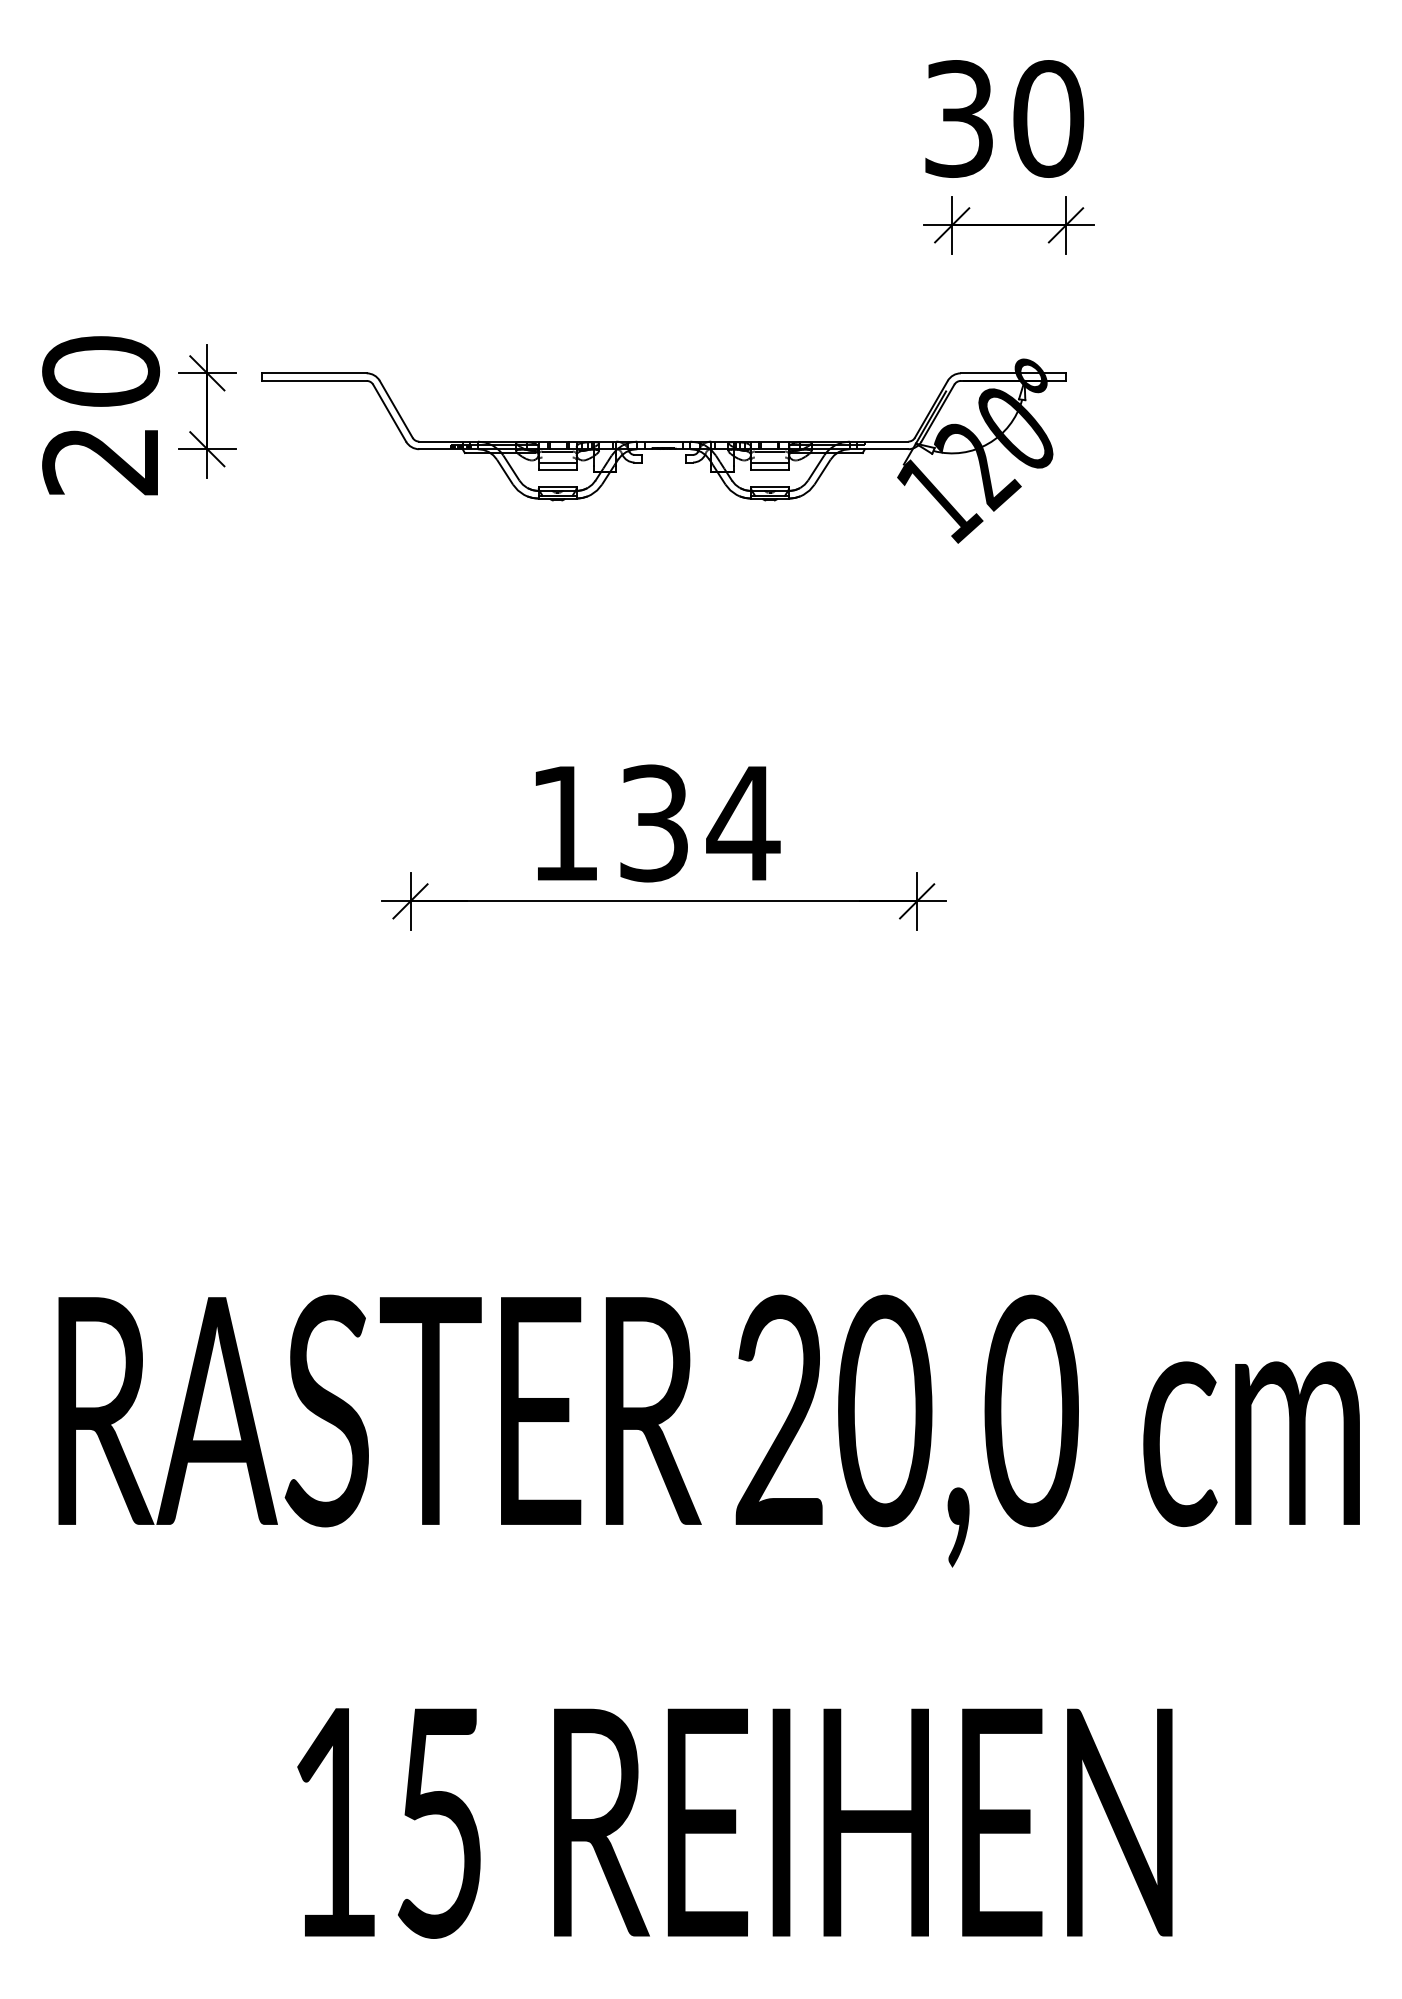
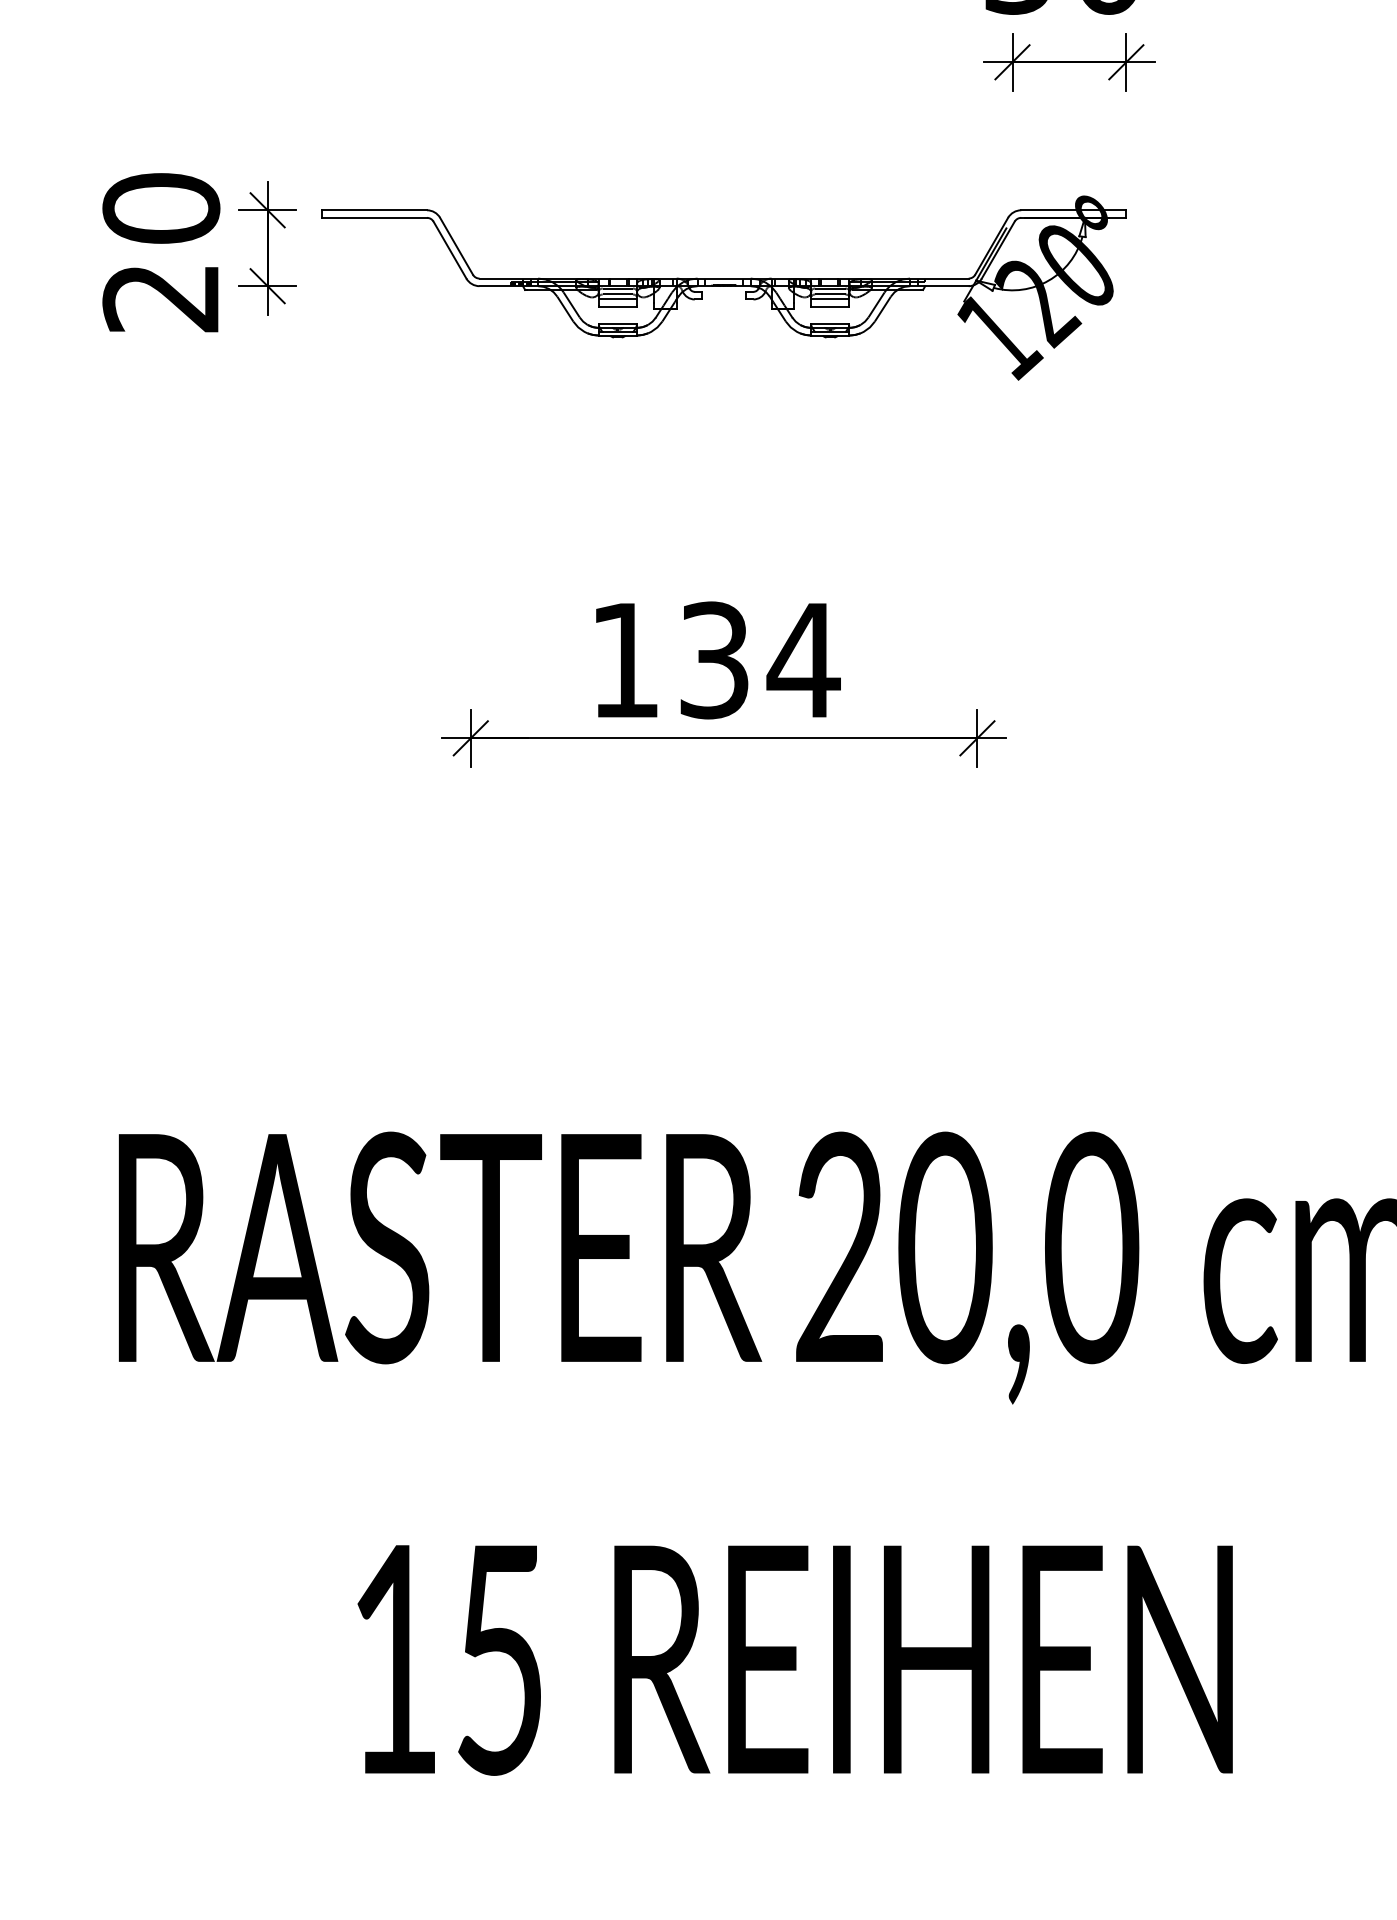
line: (557, 457) -> (617, 294), added
line: (769, 457) -> (829, 294), added

